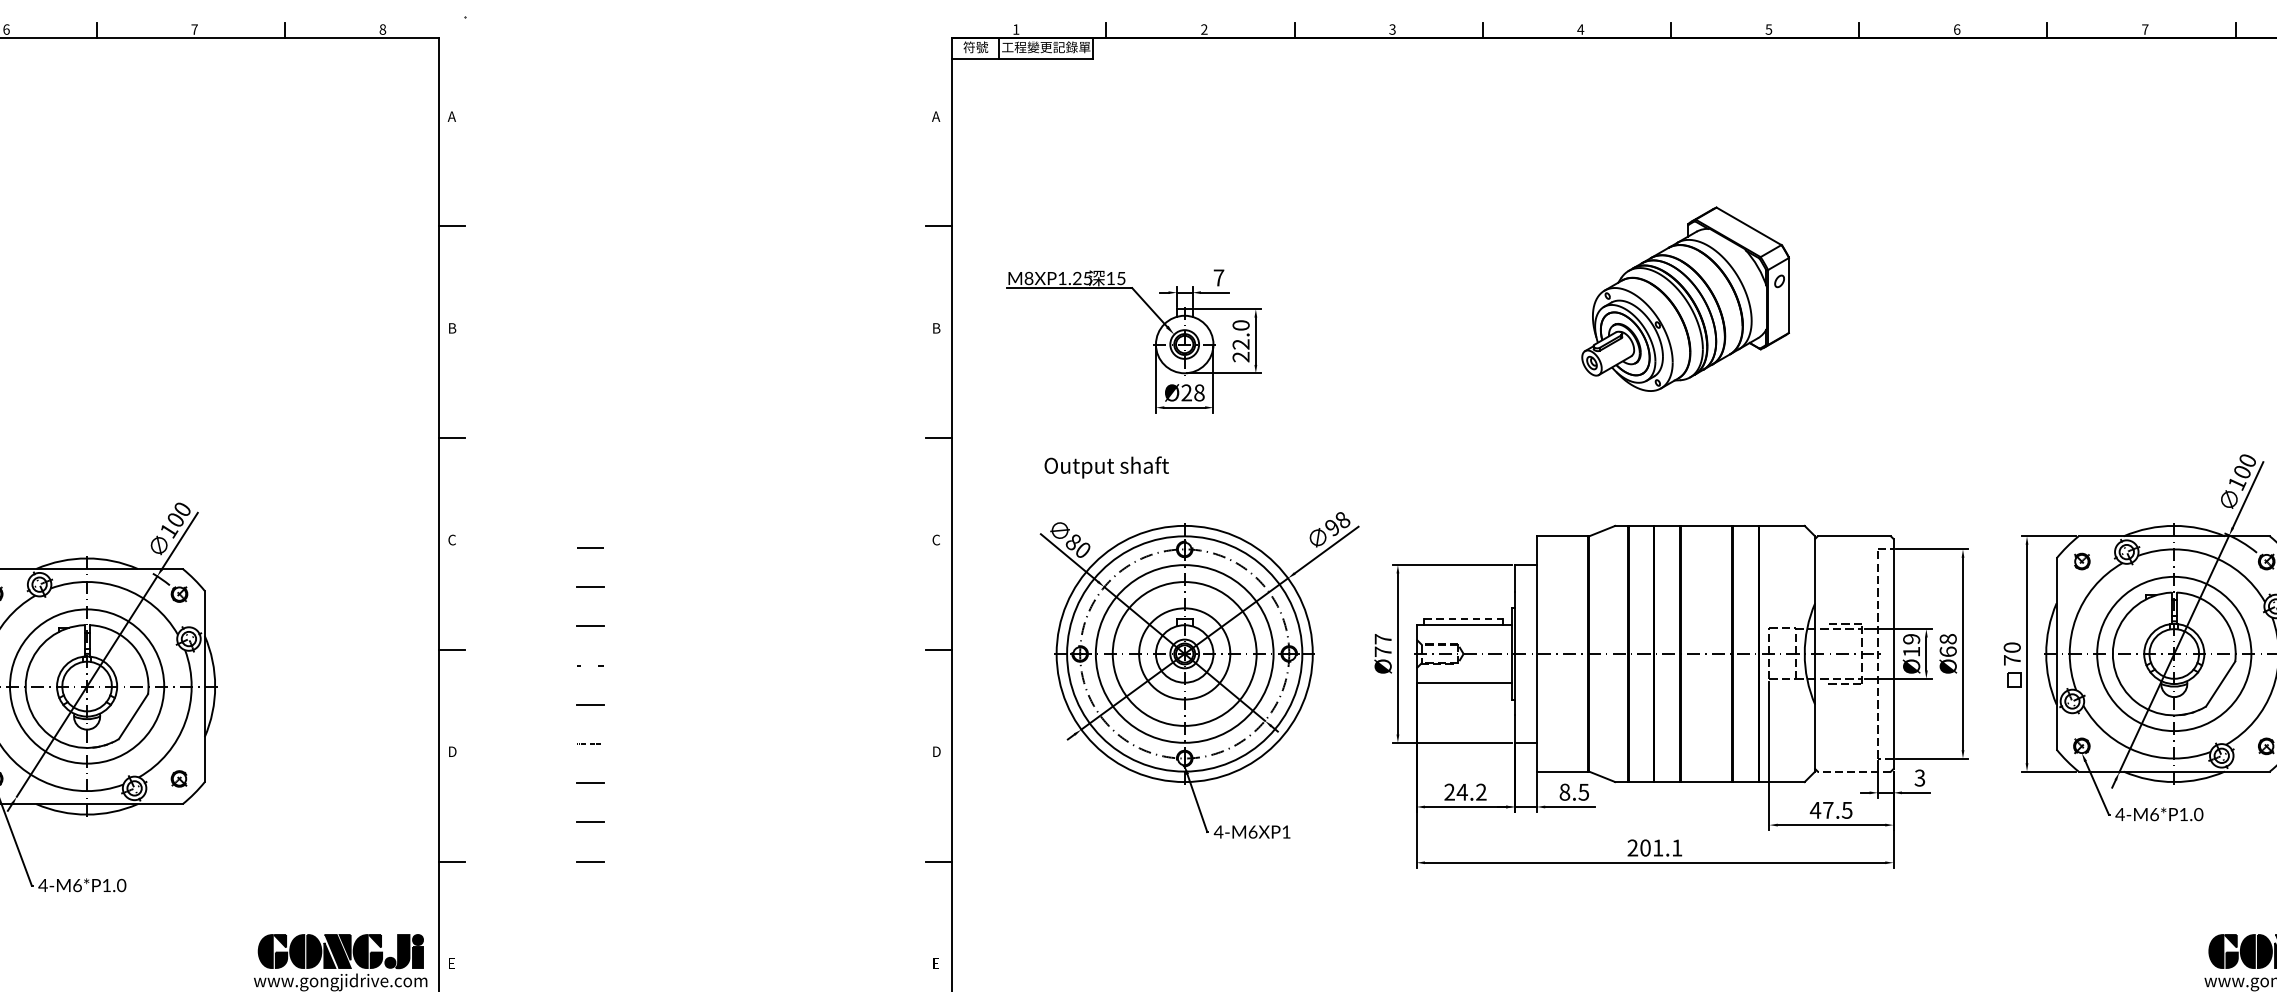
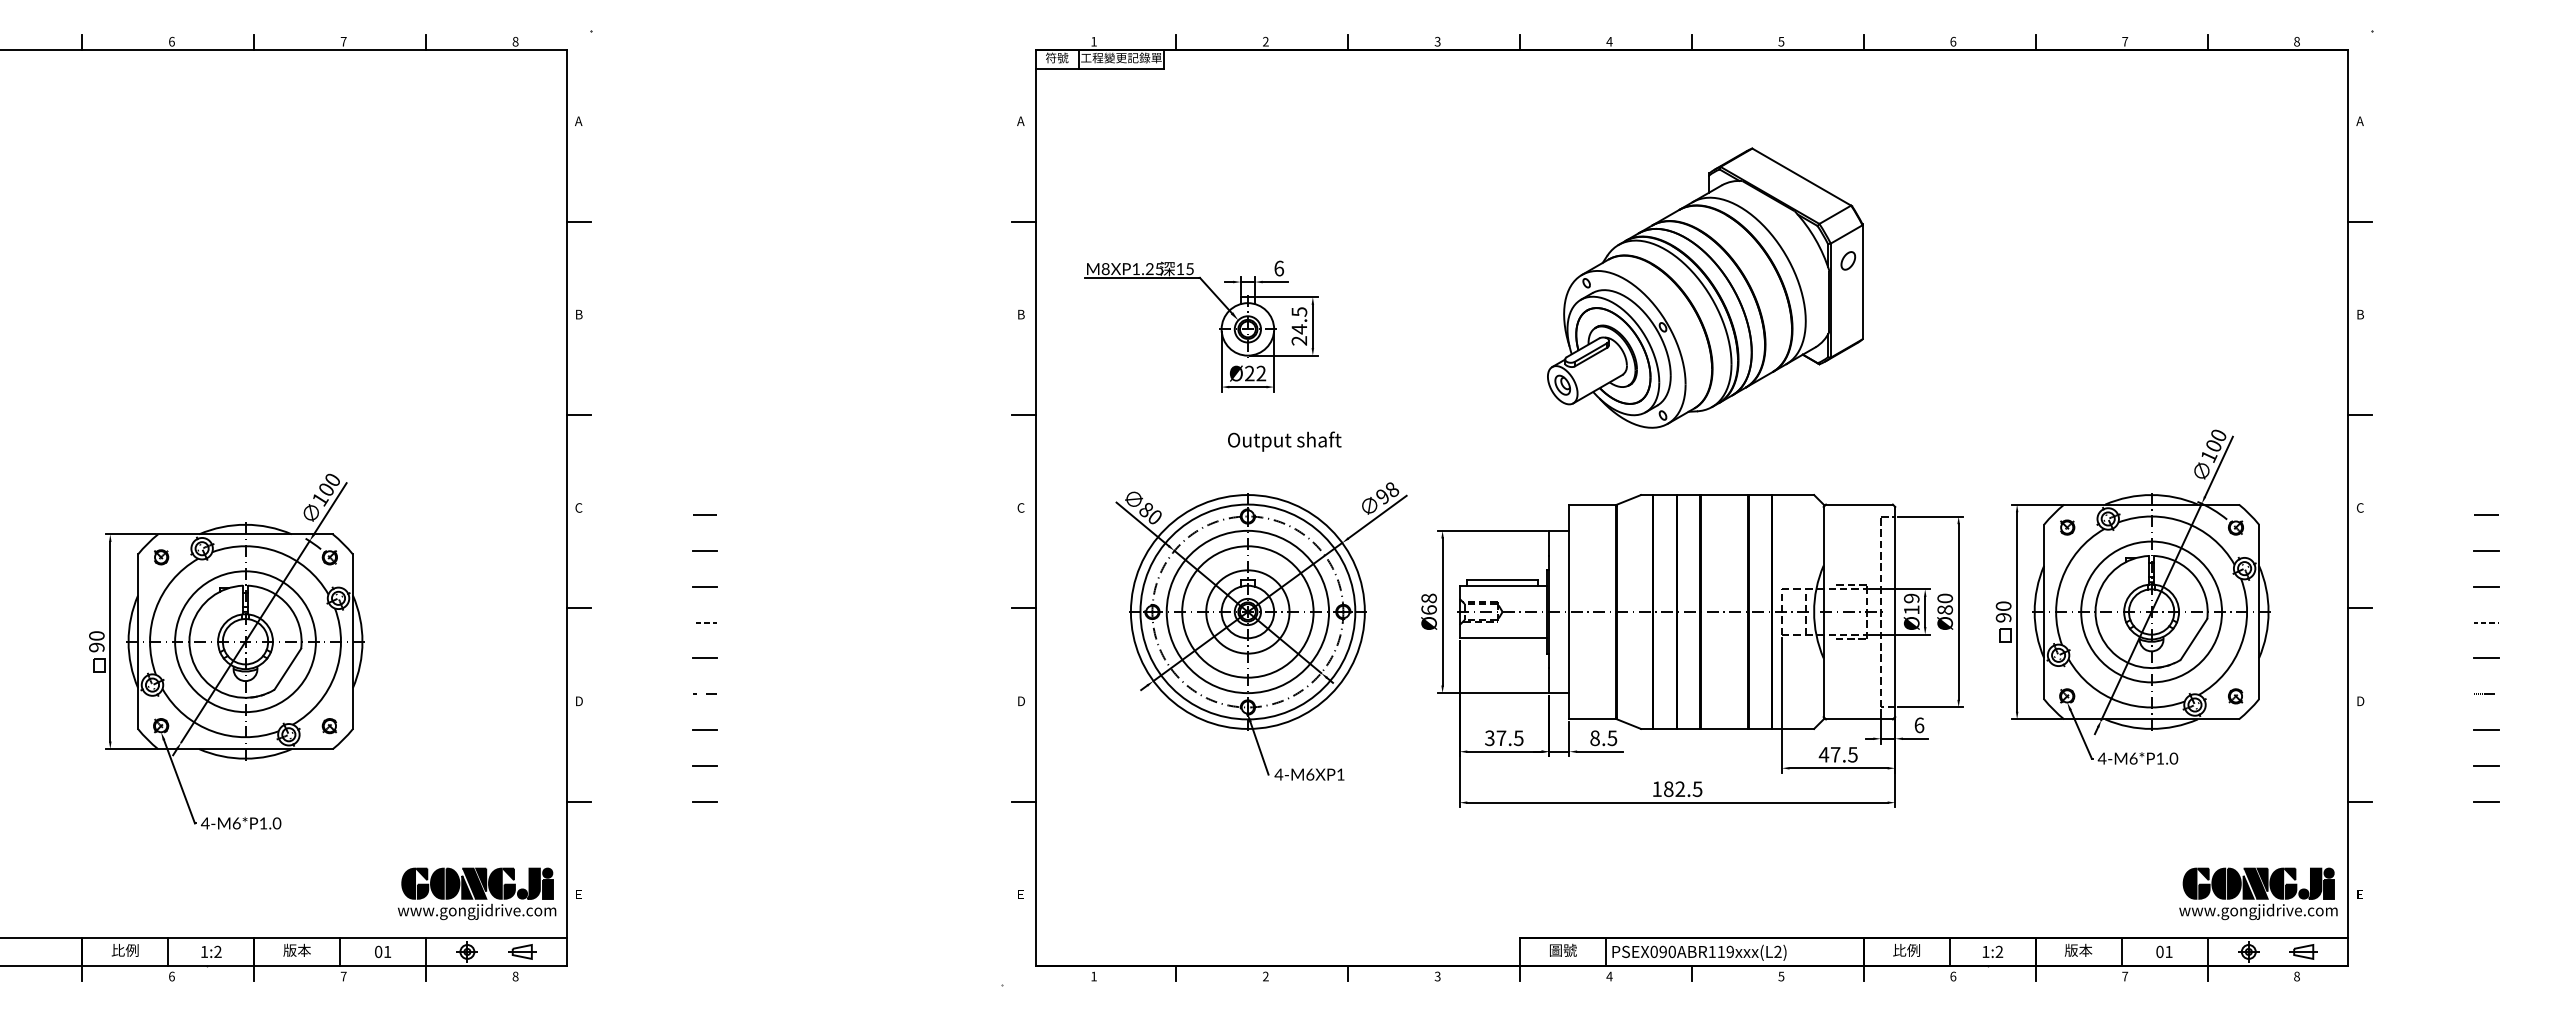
text: (1219, 277) -> (1279, 268), 7 -> 6
part: (1685, 298) -> (1705, 287), size x1.67
text: (1241, 334) -> (1299, 320), 22.0 -> 24.5
text: (1199, 392) -> (1261, 373), Ø28 -> Ø22
text: (1106, 467) -> (1284, 441), moved
line: (1463, 618) -> (1502, 579), dashed -> solid
text: (1382, 644) -> (1428, 603), Ø77 -> Ø68
text: (1947, 644) -> (1944, 603), Ø68 -> Ø80
text: (2012, 660) -> (2003, 617), 70 -> 90
line: (1853, 771) -> (1858, 719), dashed -> solid
text: (1920, 778) -> (1919, 725), 3 -> 6
text: (1465, 792) -> (1504, 738), 24.2 -> 37.5
text: (1655, 848) -> (1677, 789), 201.1 -> 182.5

